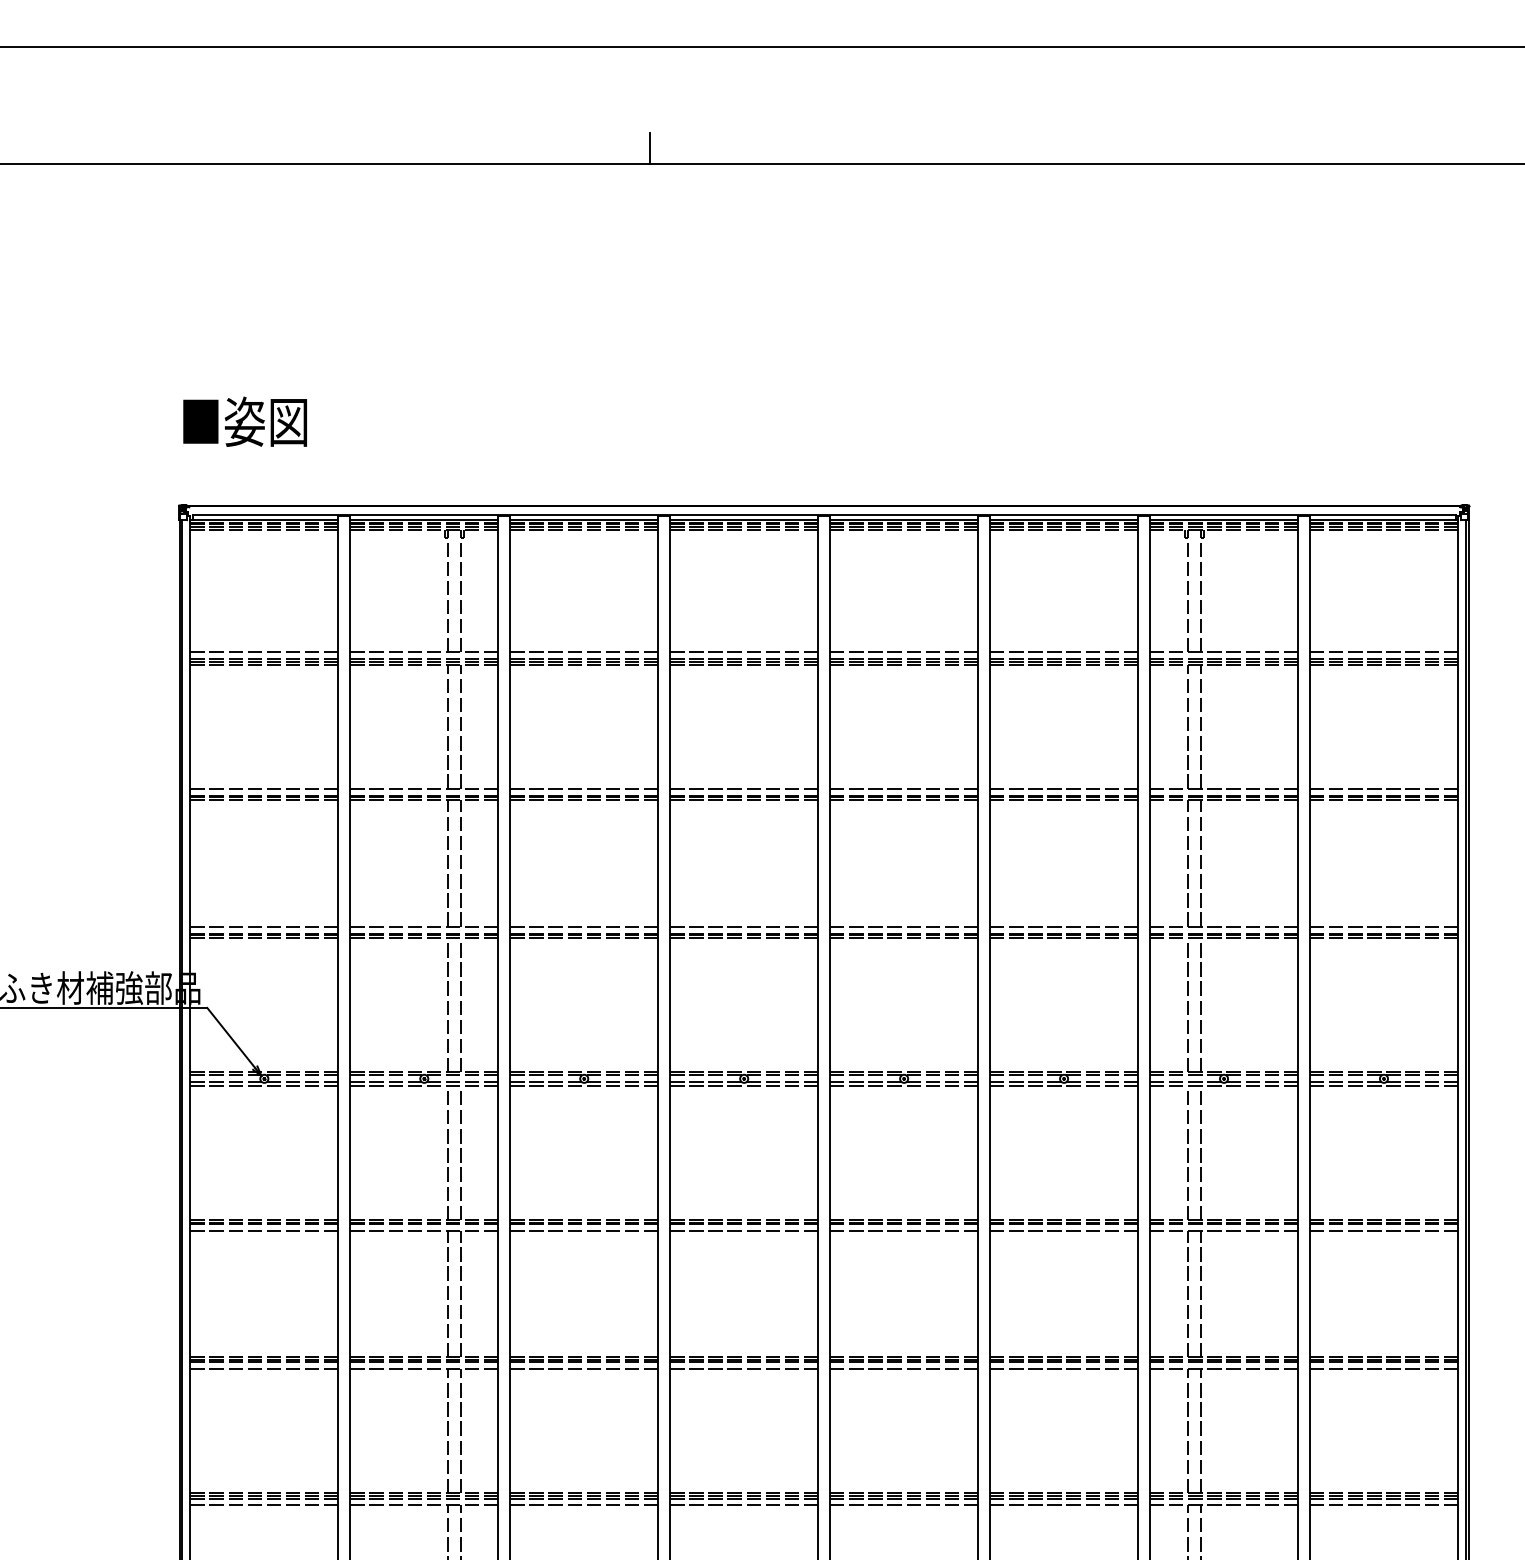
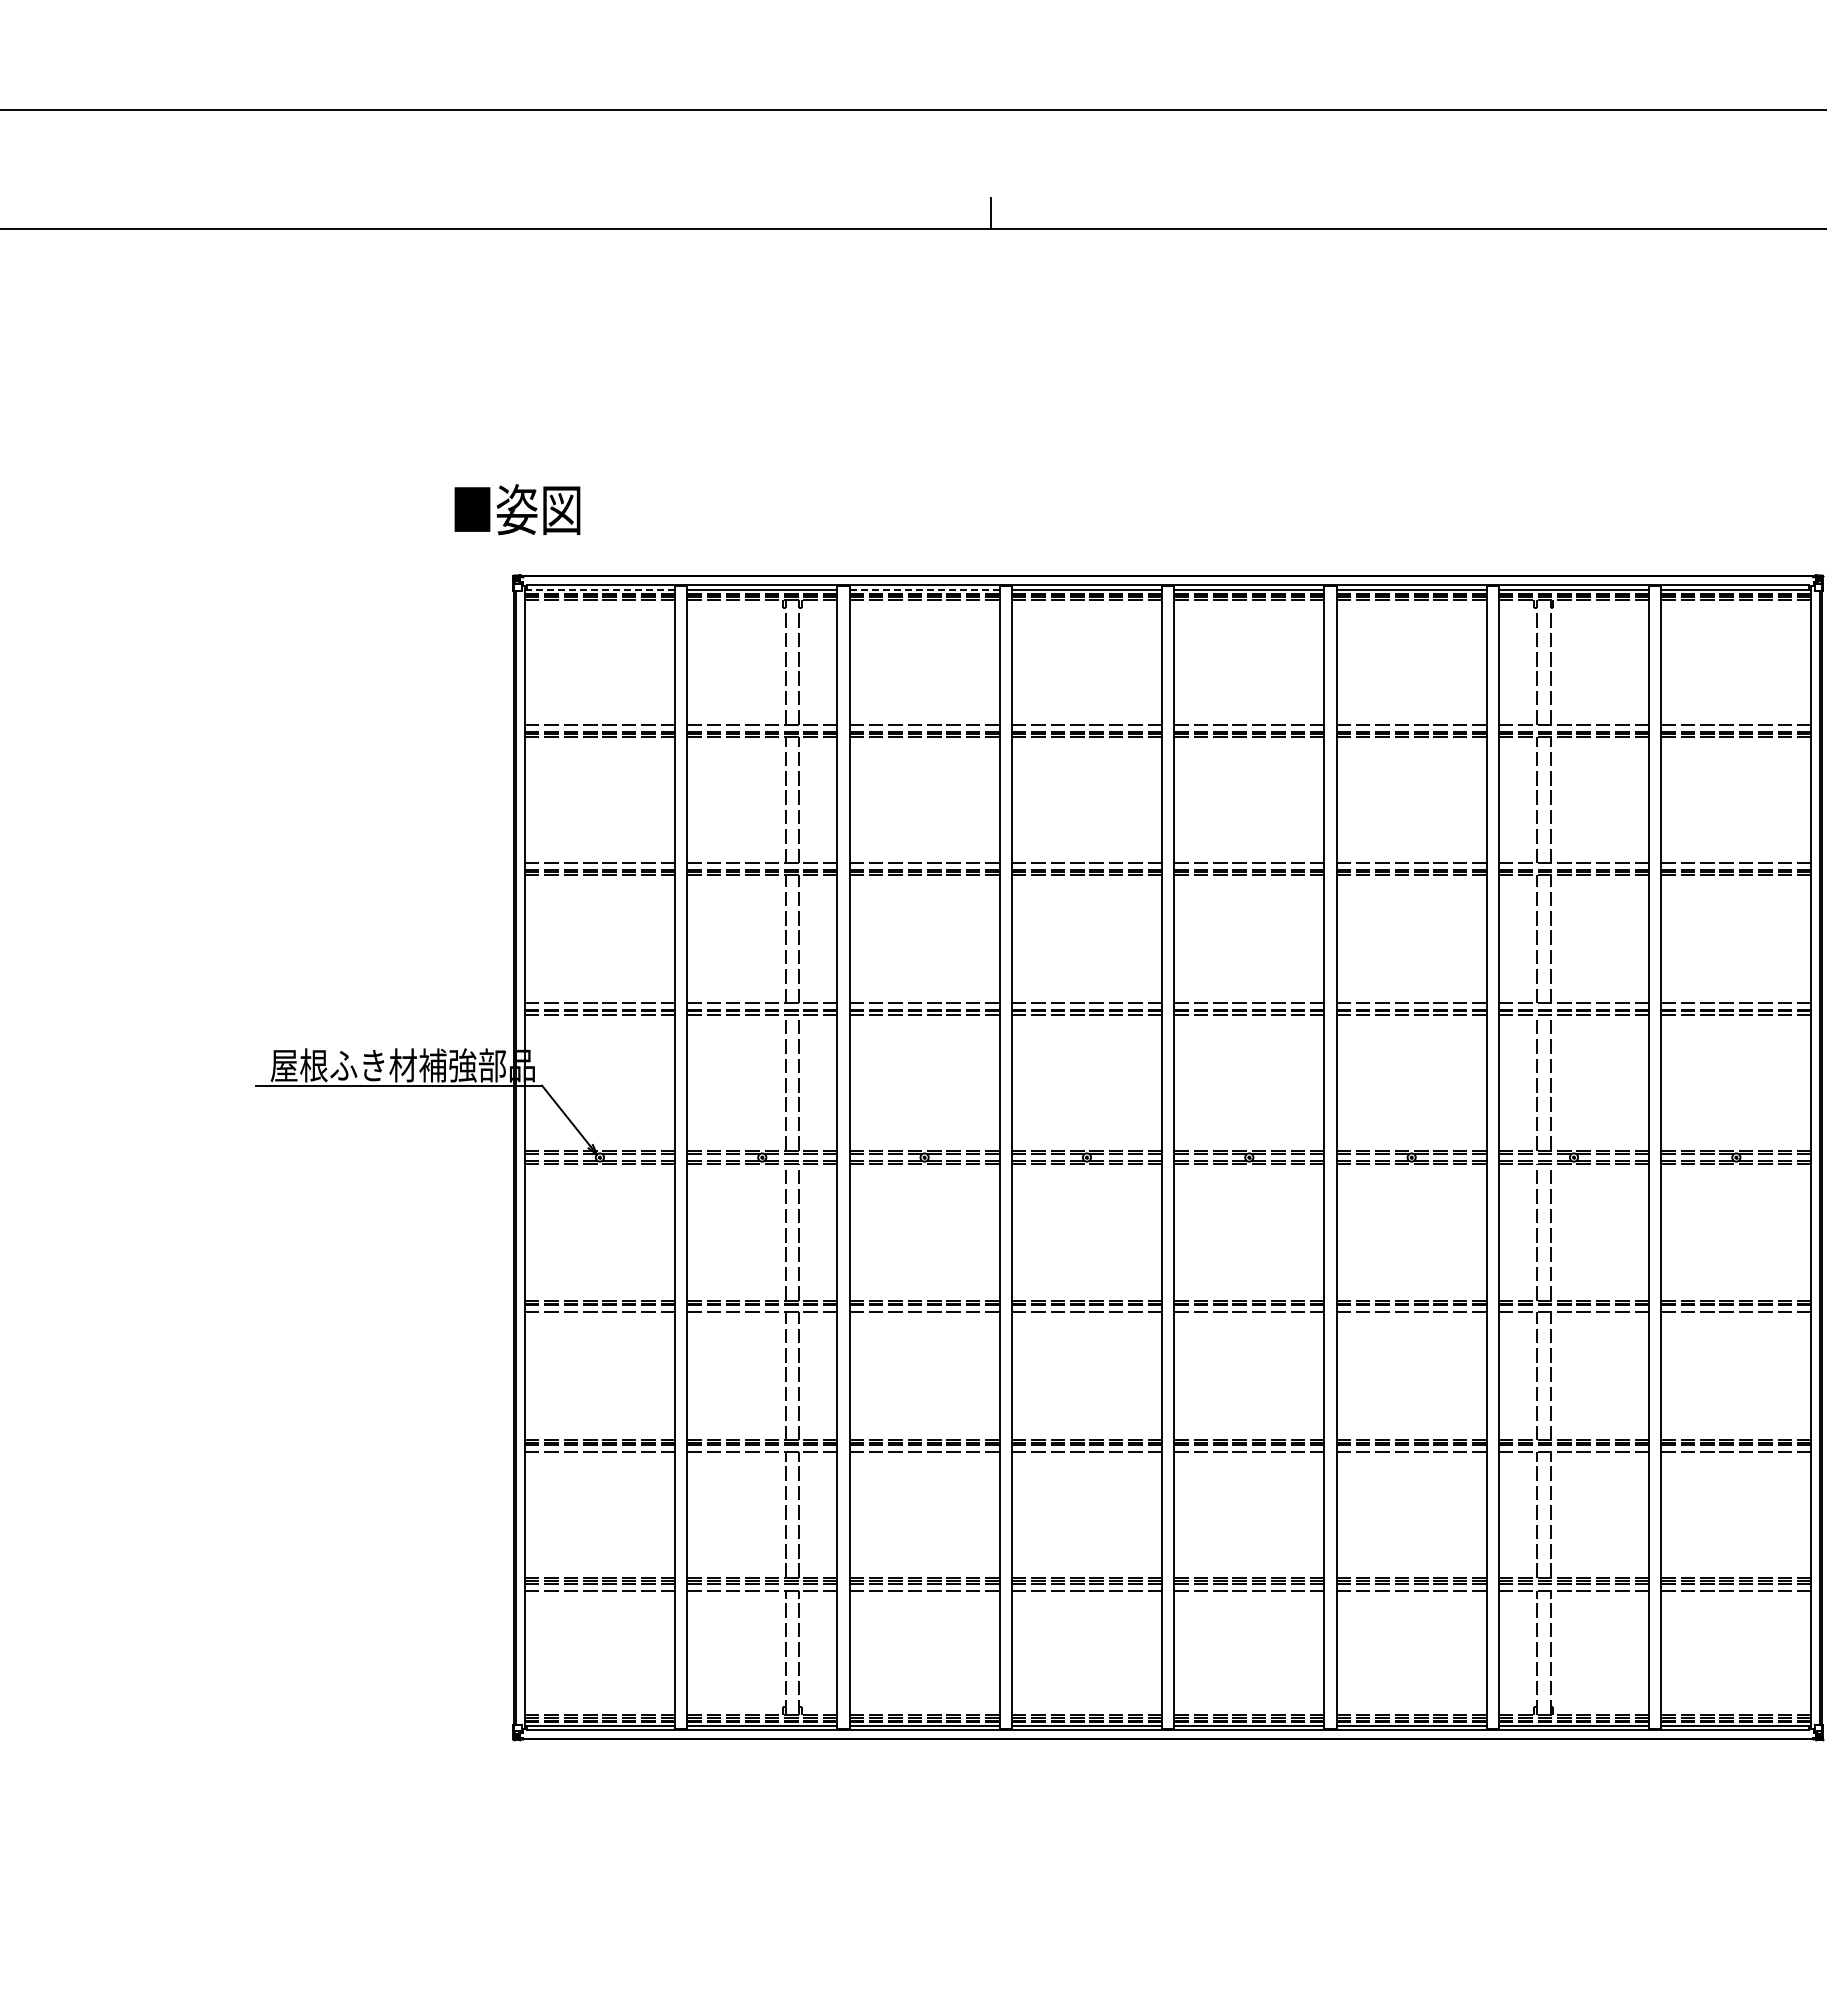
text: (245, 421) -> (517, 509), moved
line: (264, 519) -> (600, 589), solid -> dashed
line: (585, 519) -> (925, 589), solid -> dashed

